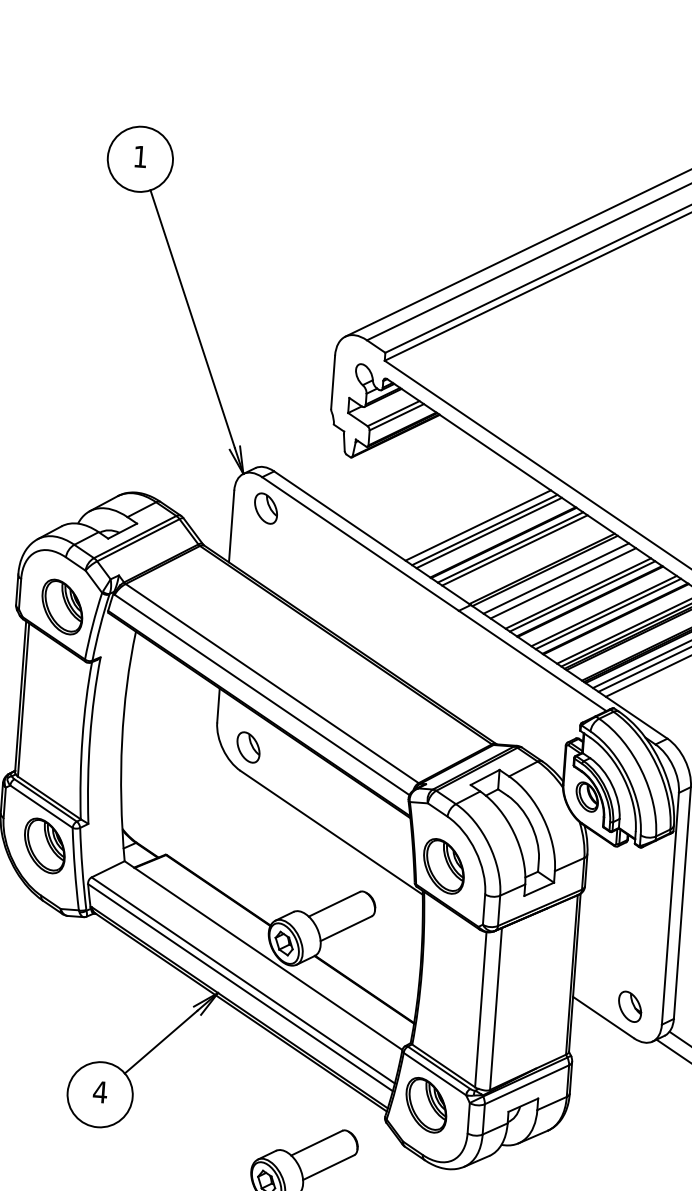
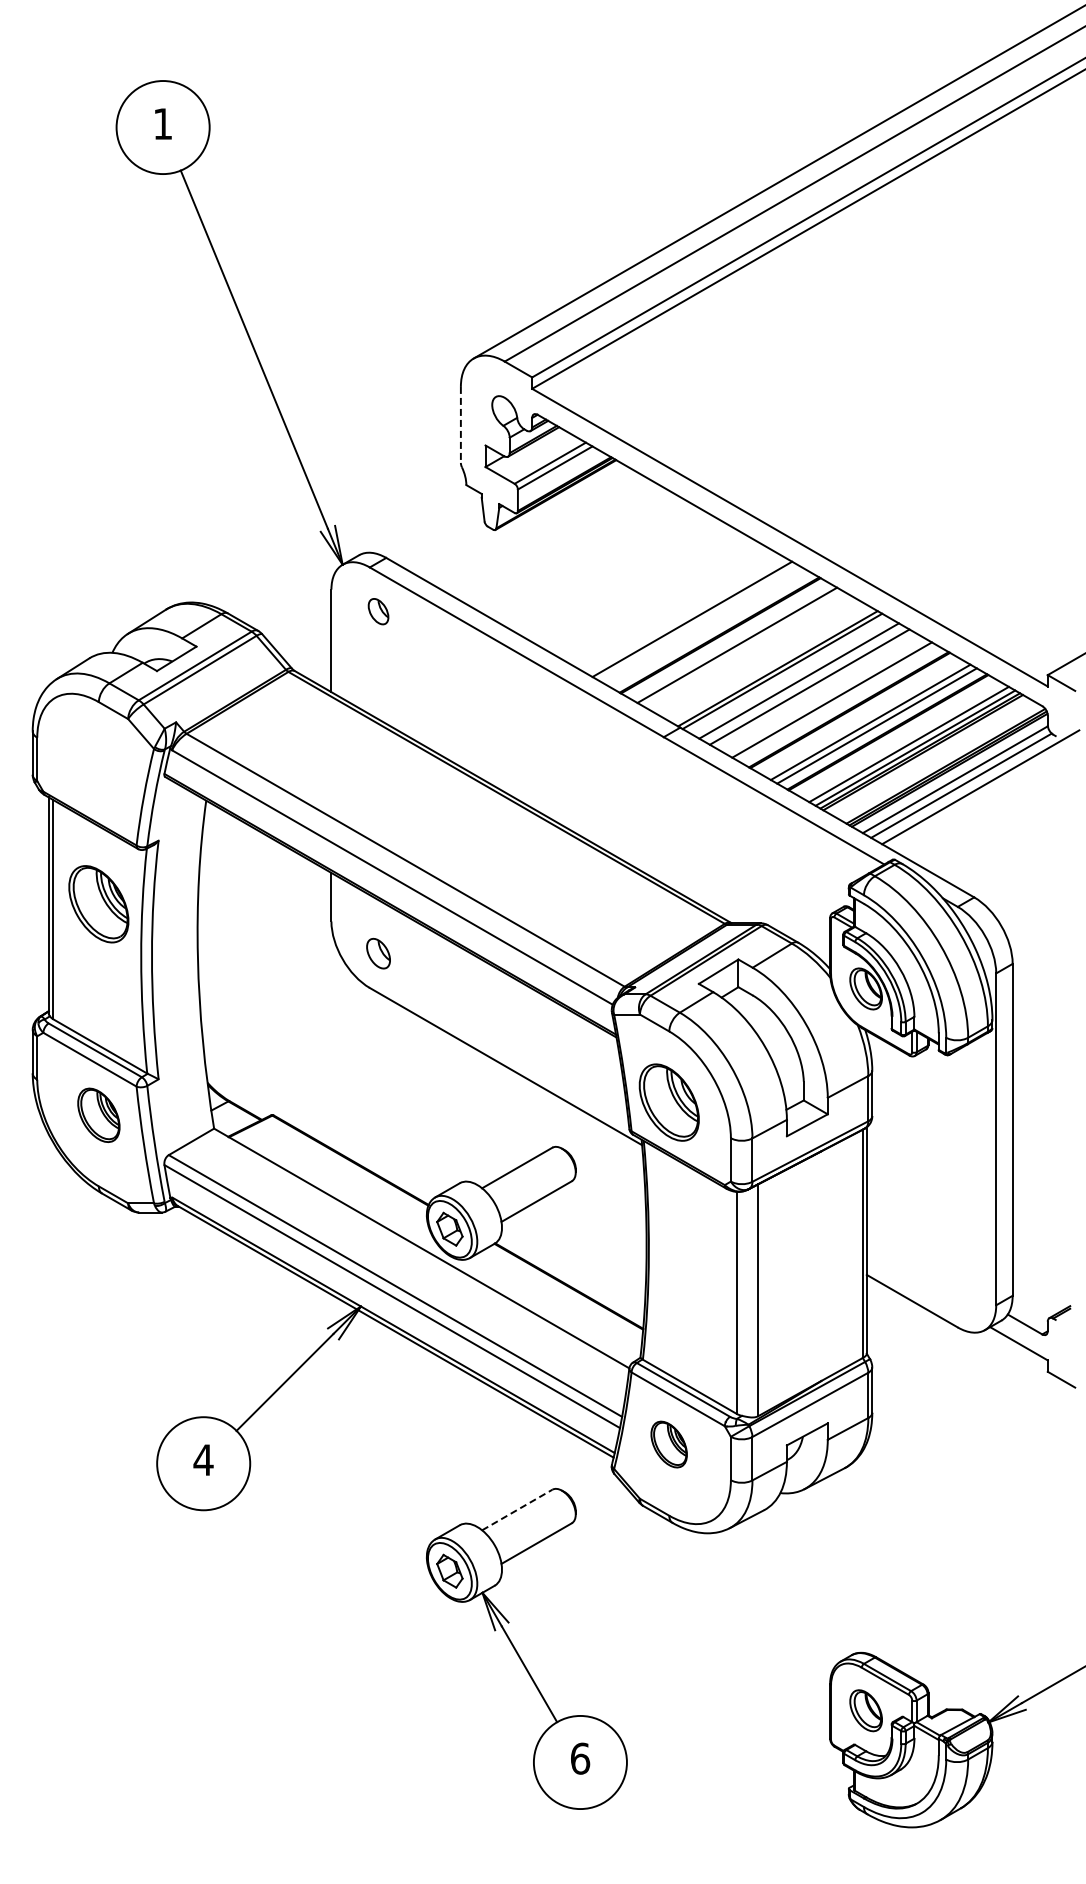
line: (332, 382) -> (460, 425), solid -> dashed
part: (266, 508) -> (378, 611), size x0.6
line: (478, 525) -> (682, 613), removed
line: (488, 532) -> (698, 622), removed
line: (510, 547) -> (730, 641), removed
line: (582, 596) -> (838, 703), removed
part: (62, 607) -> (98, 904), moved
part: (248, 747) -> (378, 953), size x0.7
part: (44, 846) -> (98, 1115), size x0.7
part: (629, 1007) -> (948, 1283), removed
part: (425, 1105) -> (668, 1444), size x0.6
line: (316, 1143) -> (517, 1510), solid -> dashed

